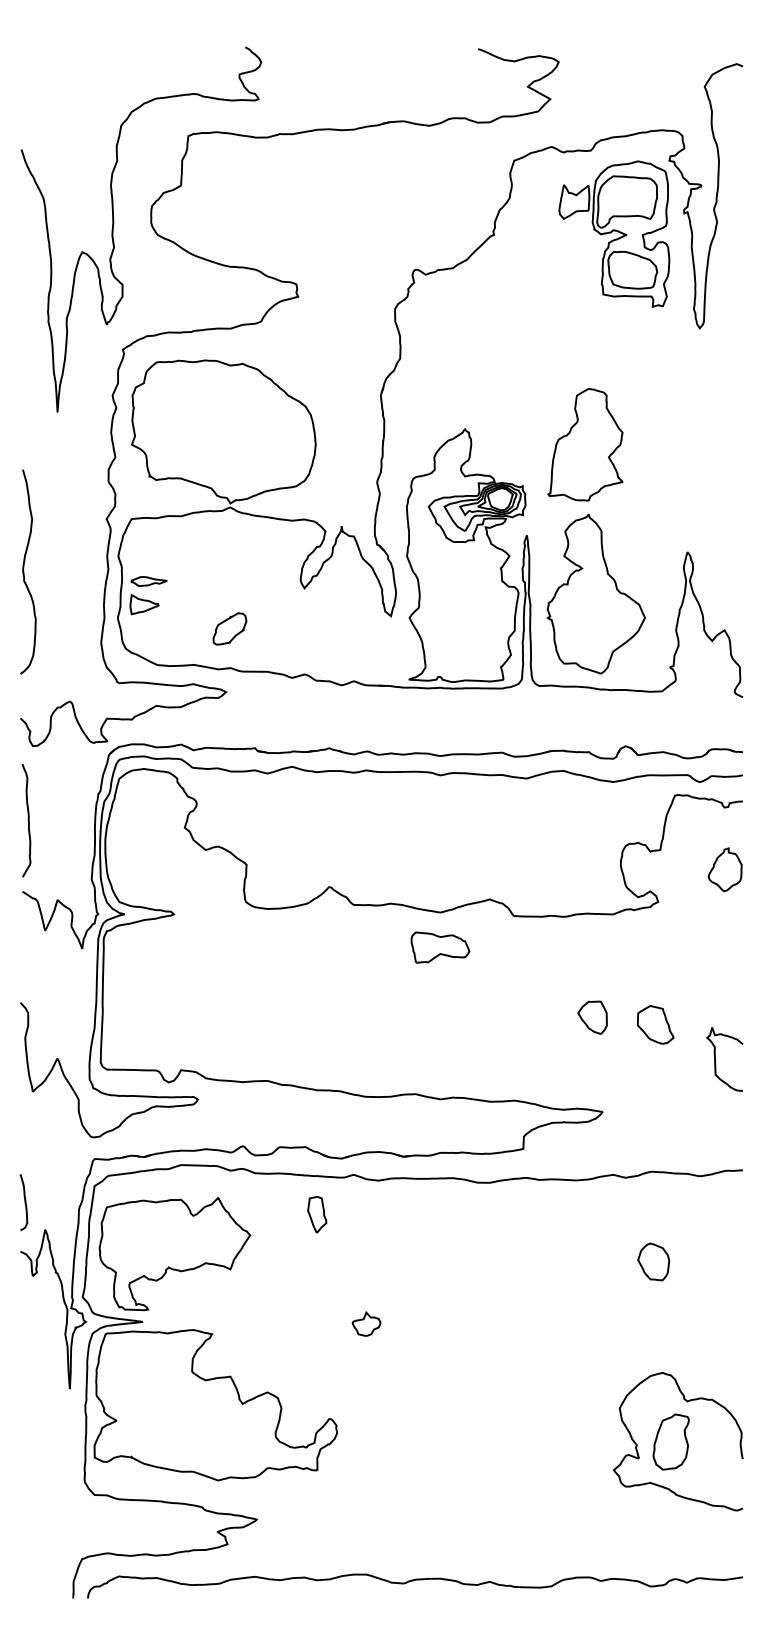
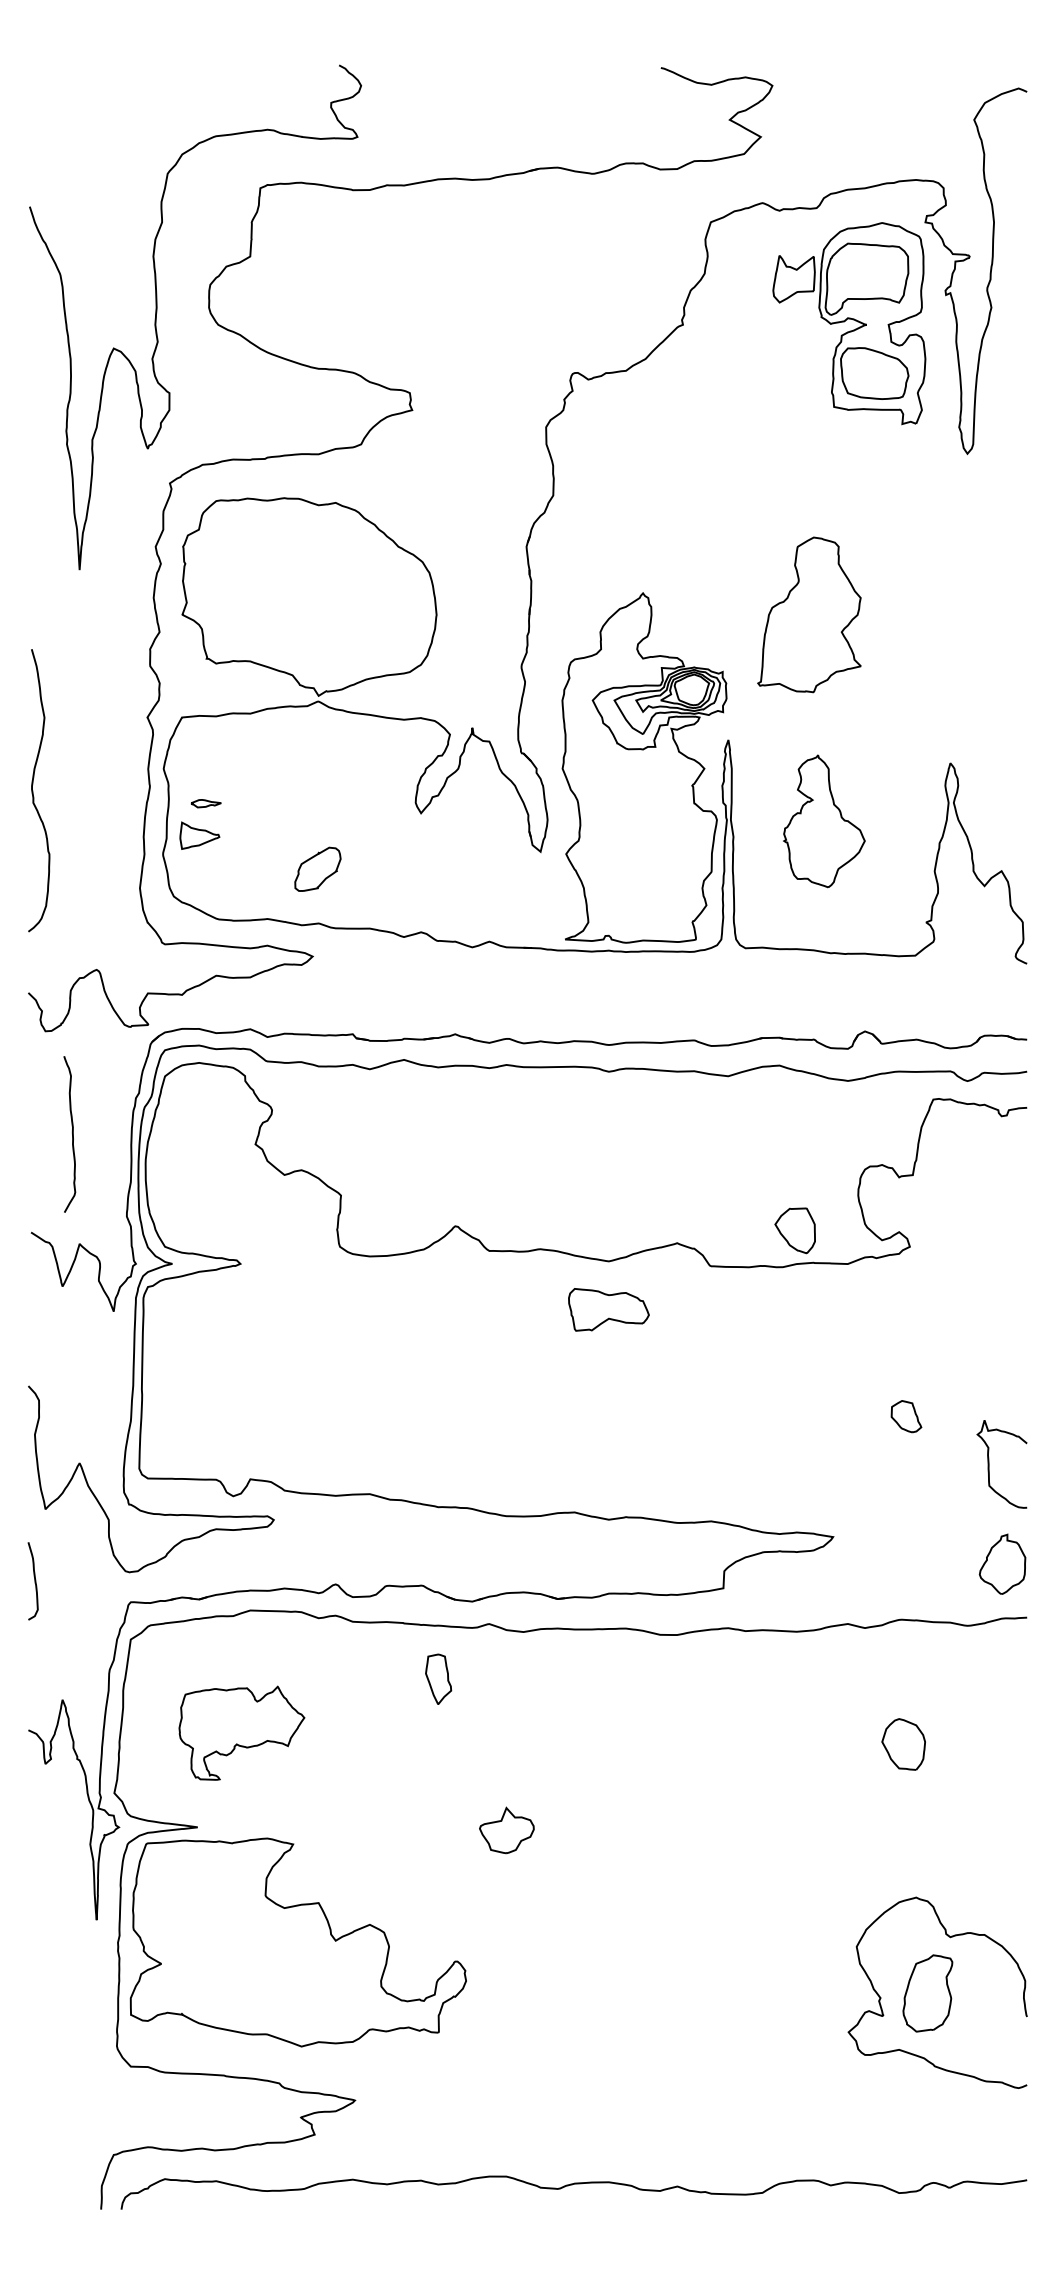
part: (149, 581) -> (206, 803), size x0.6
part: (596, 594) -> (824, 821), size x0.6
curve: (27, 819) -> (71, 1132), moved
part: (725, 869) -> (1002, 1563), moved
part: (592, 1017) -> (794, 1230), moved
part: (655, 1024) -> (906, 1416), size x0.6
curve: (24, 1202) -> (34, 1581), moved
part: (174, 1253) -> (241, 1732), size x0.6
part: (366, 1324) -> (506, 1830), size x1.4

